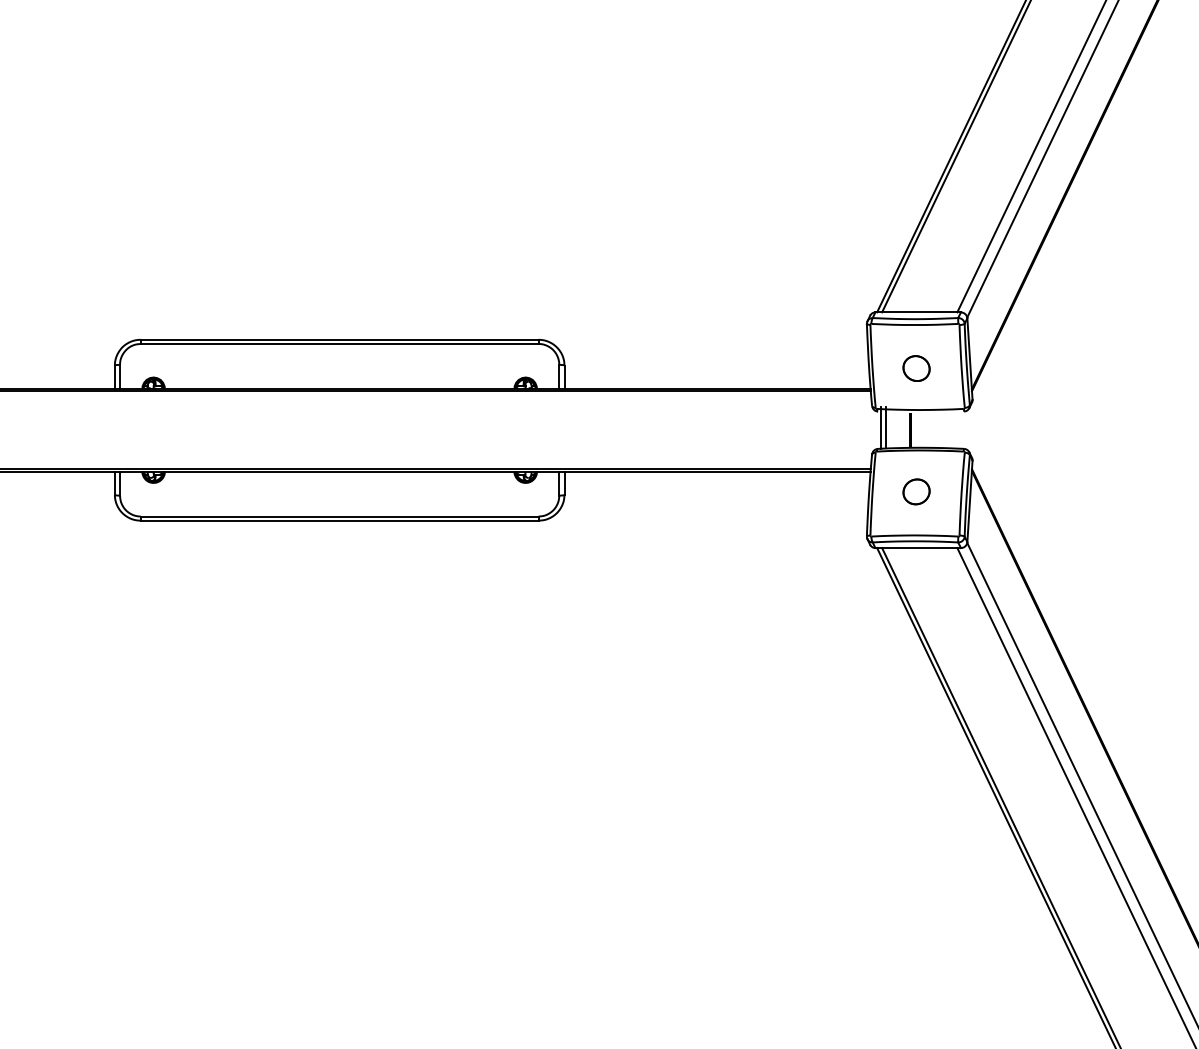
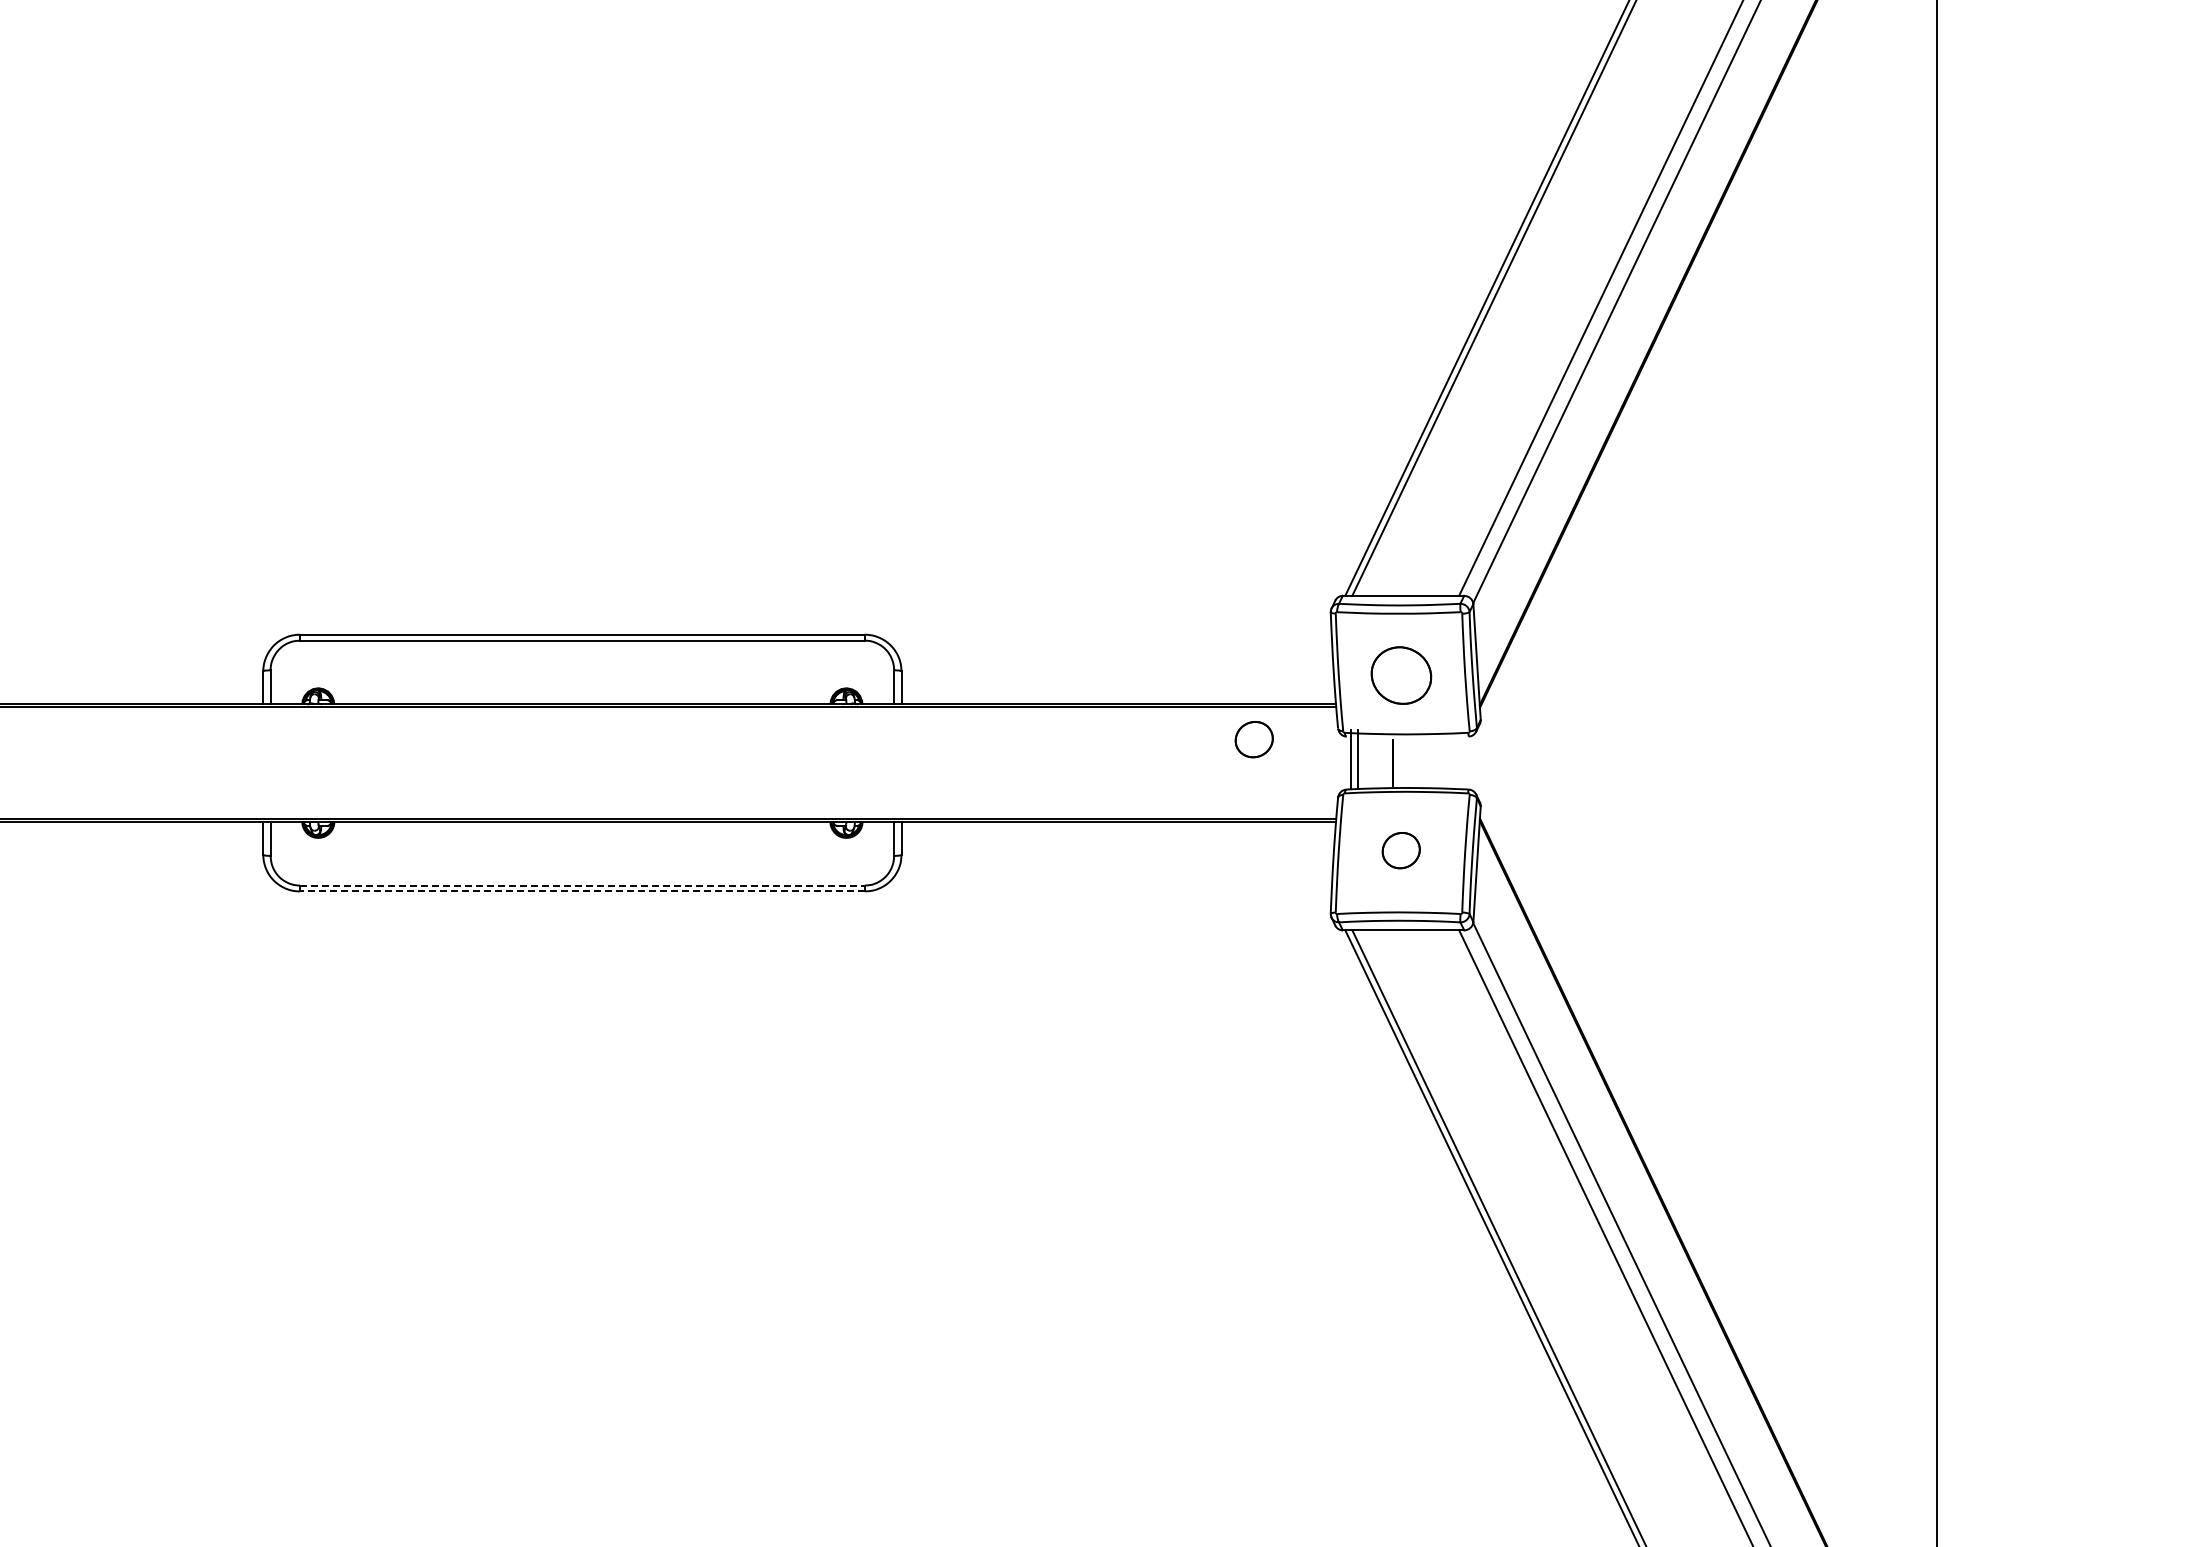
part: (916, 368) -> (1400, 675), size x1.6
part: (812, 413) -> (1253, 739), added
line: (339, 516) -> (582, 885), solid -> dashed
line: (339, 520) -> (581, 891), solid -> dashed

